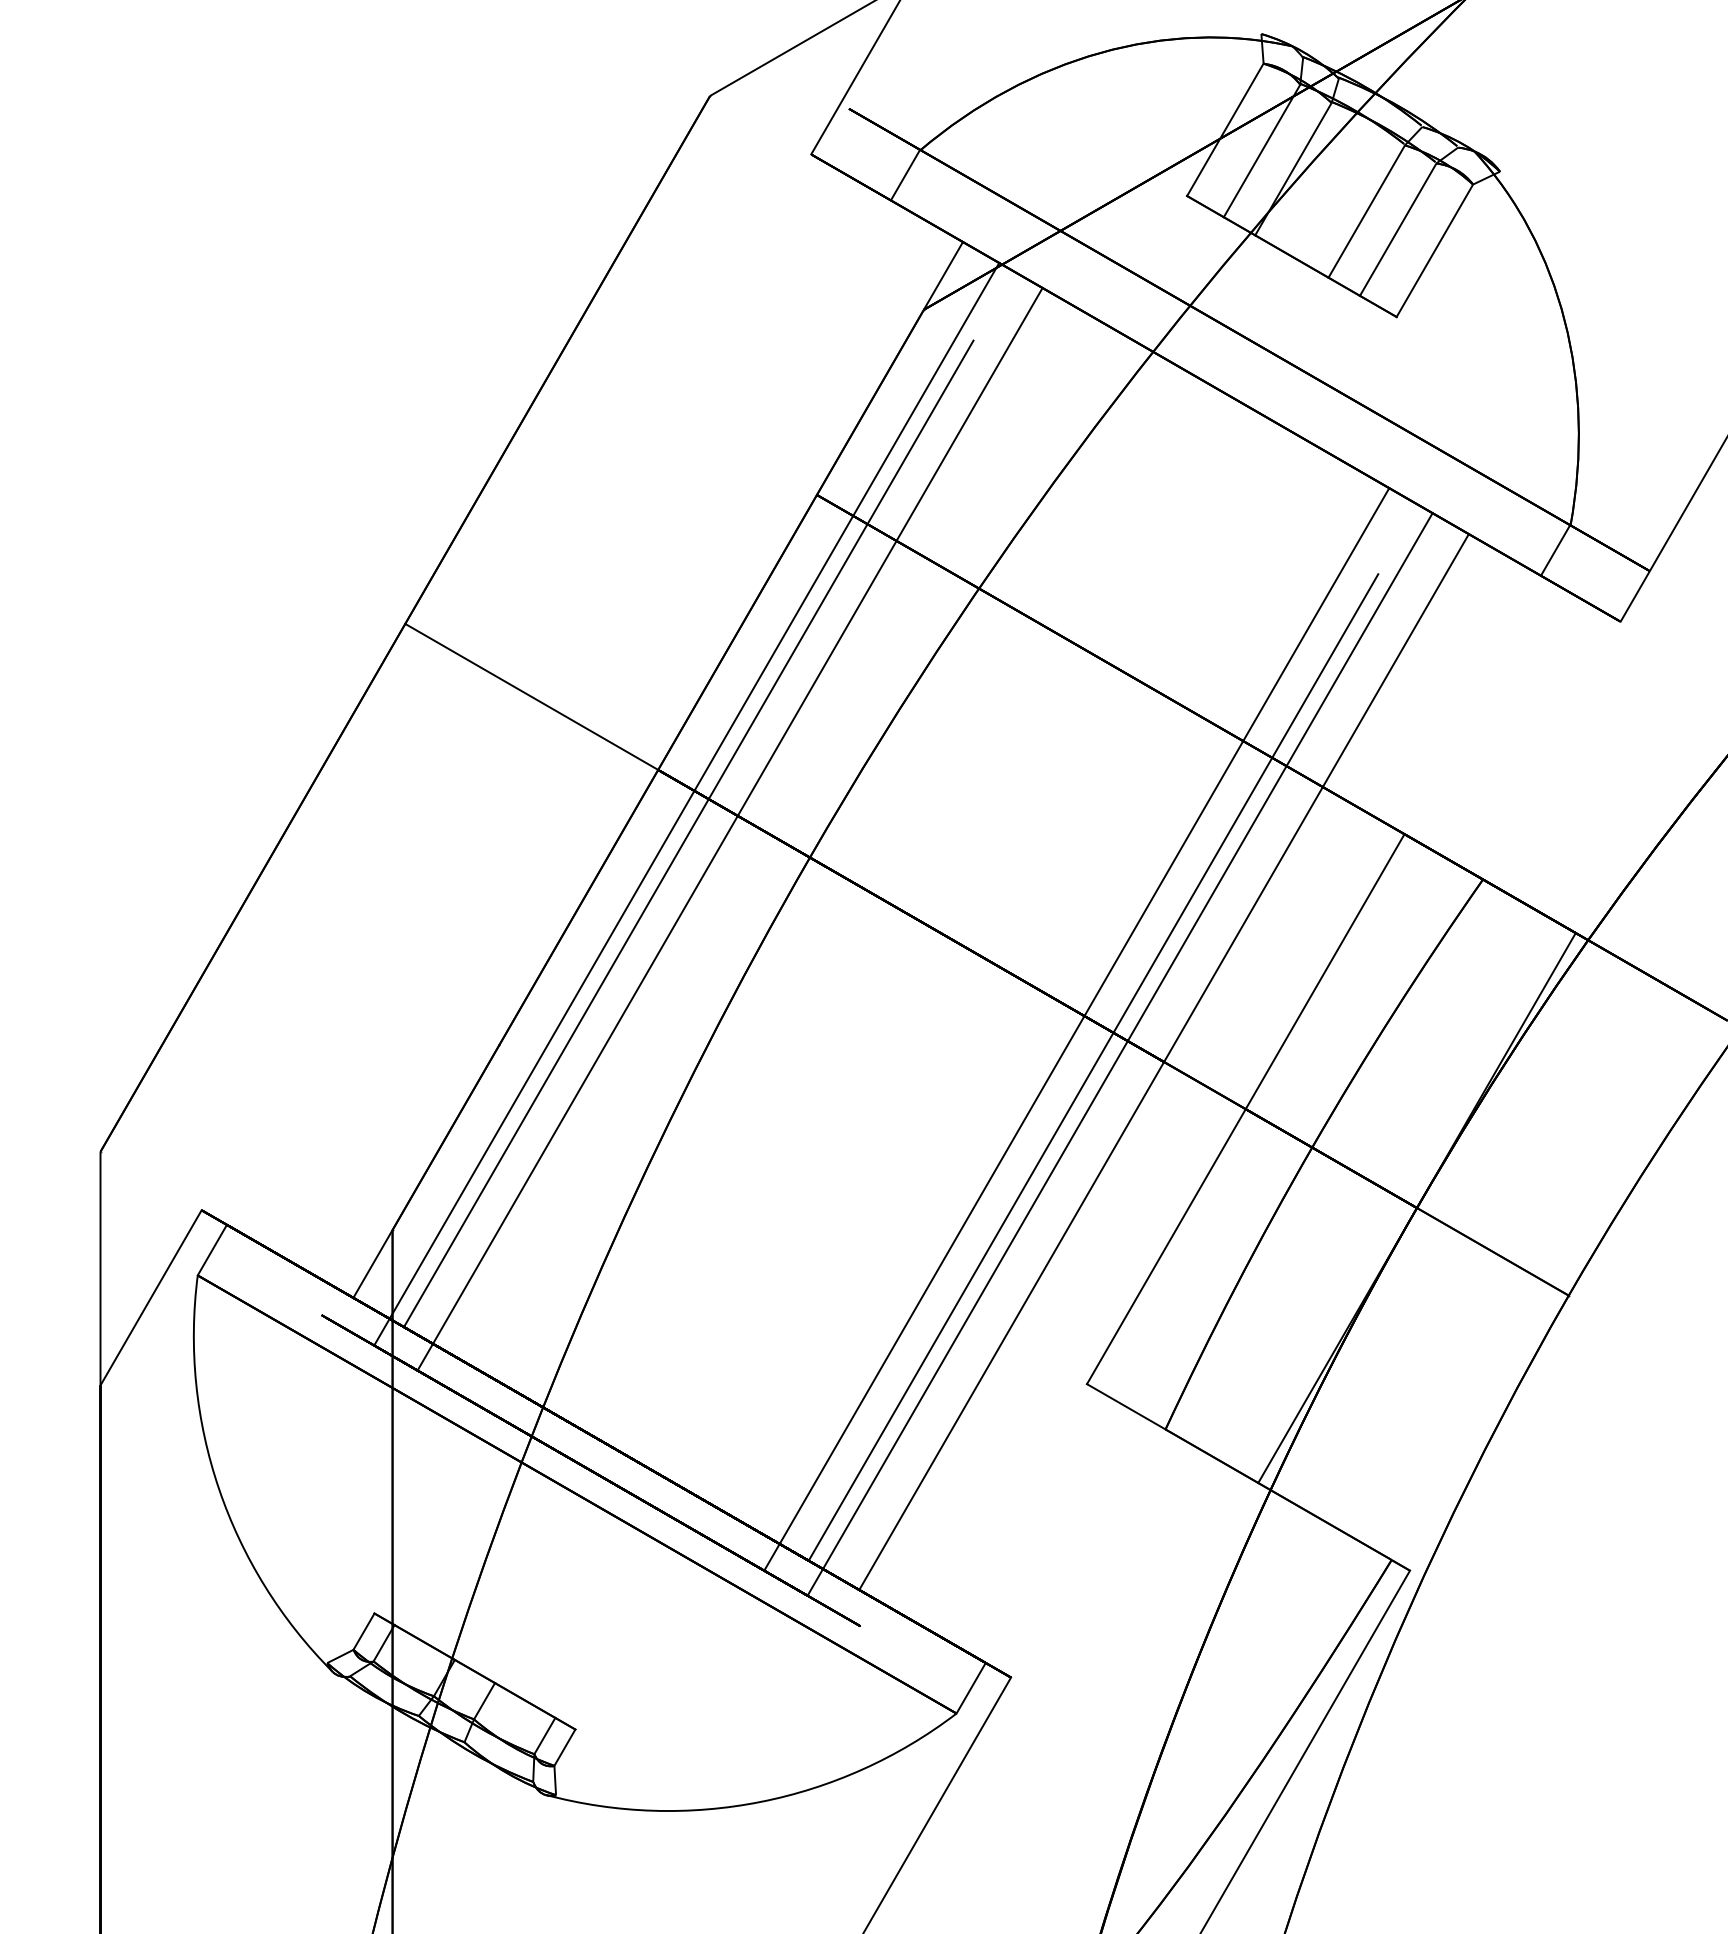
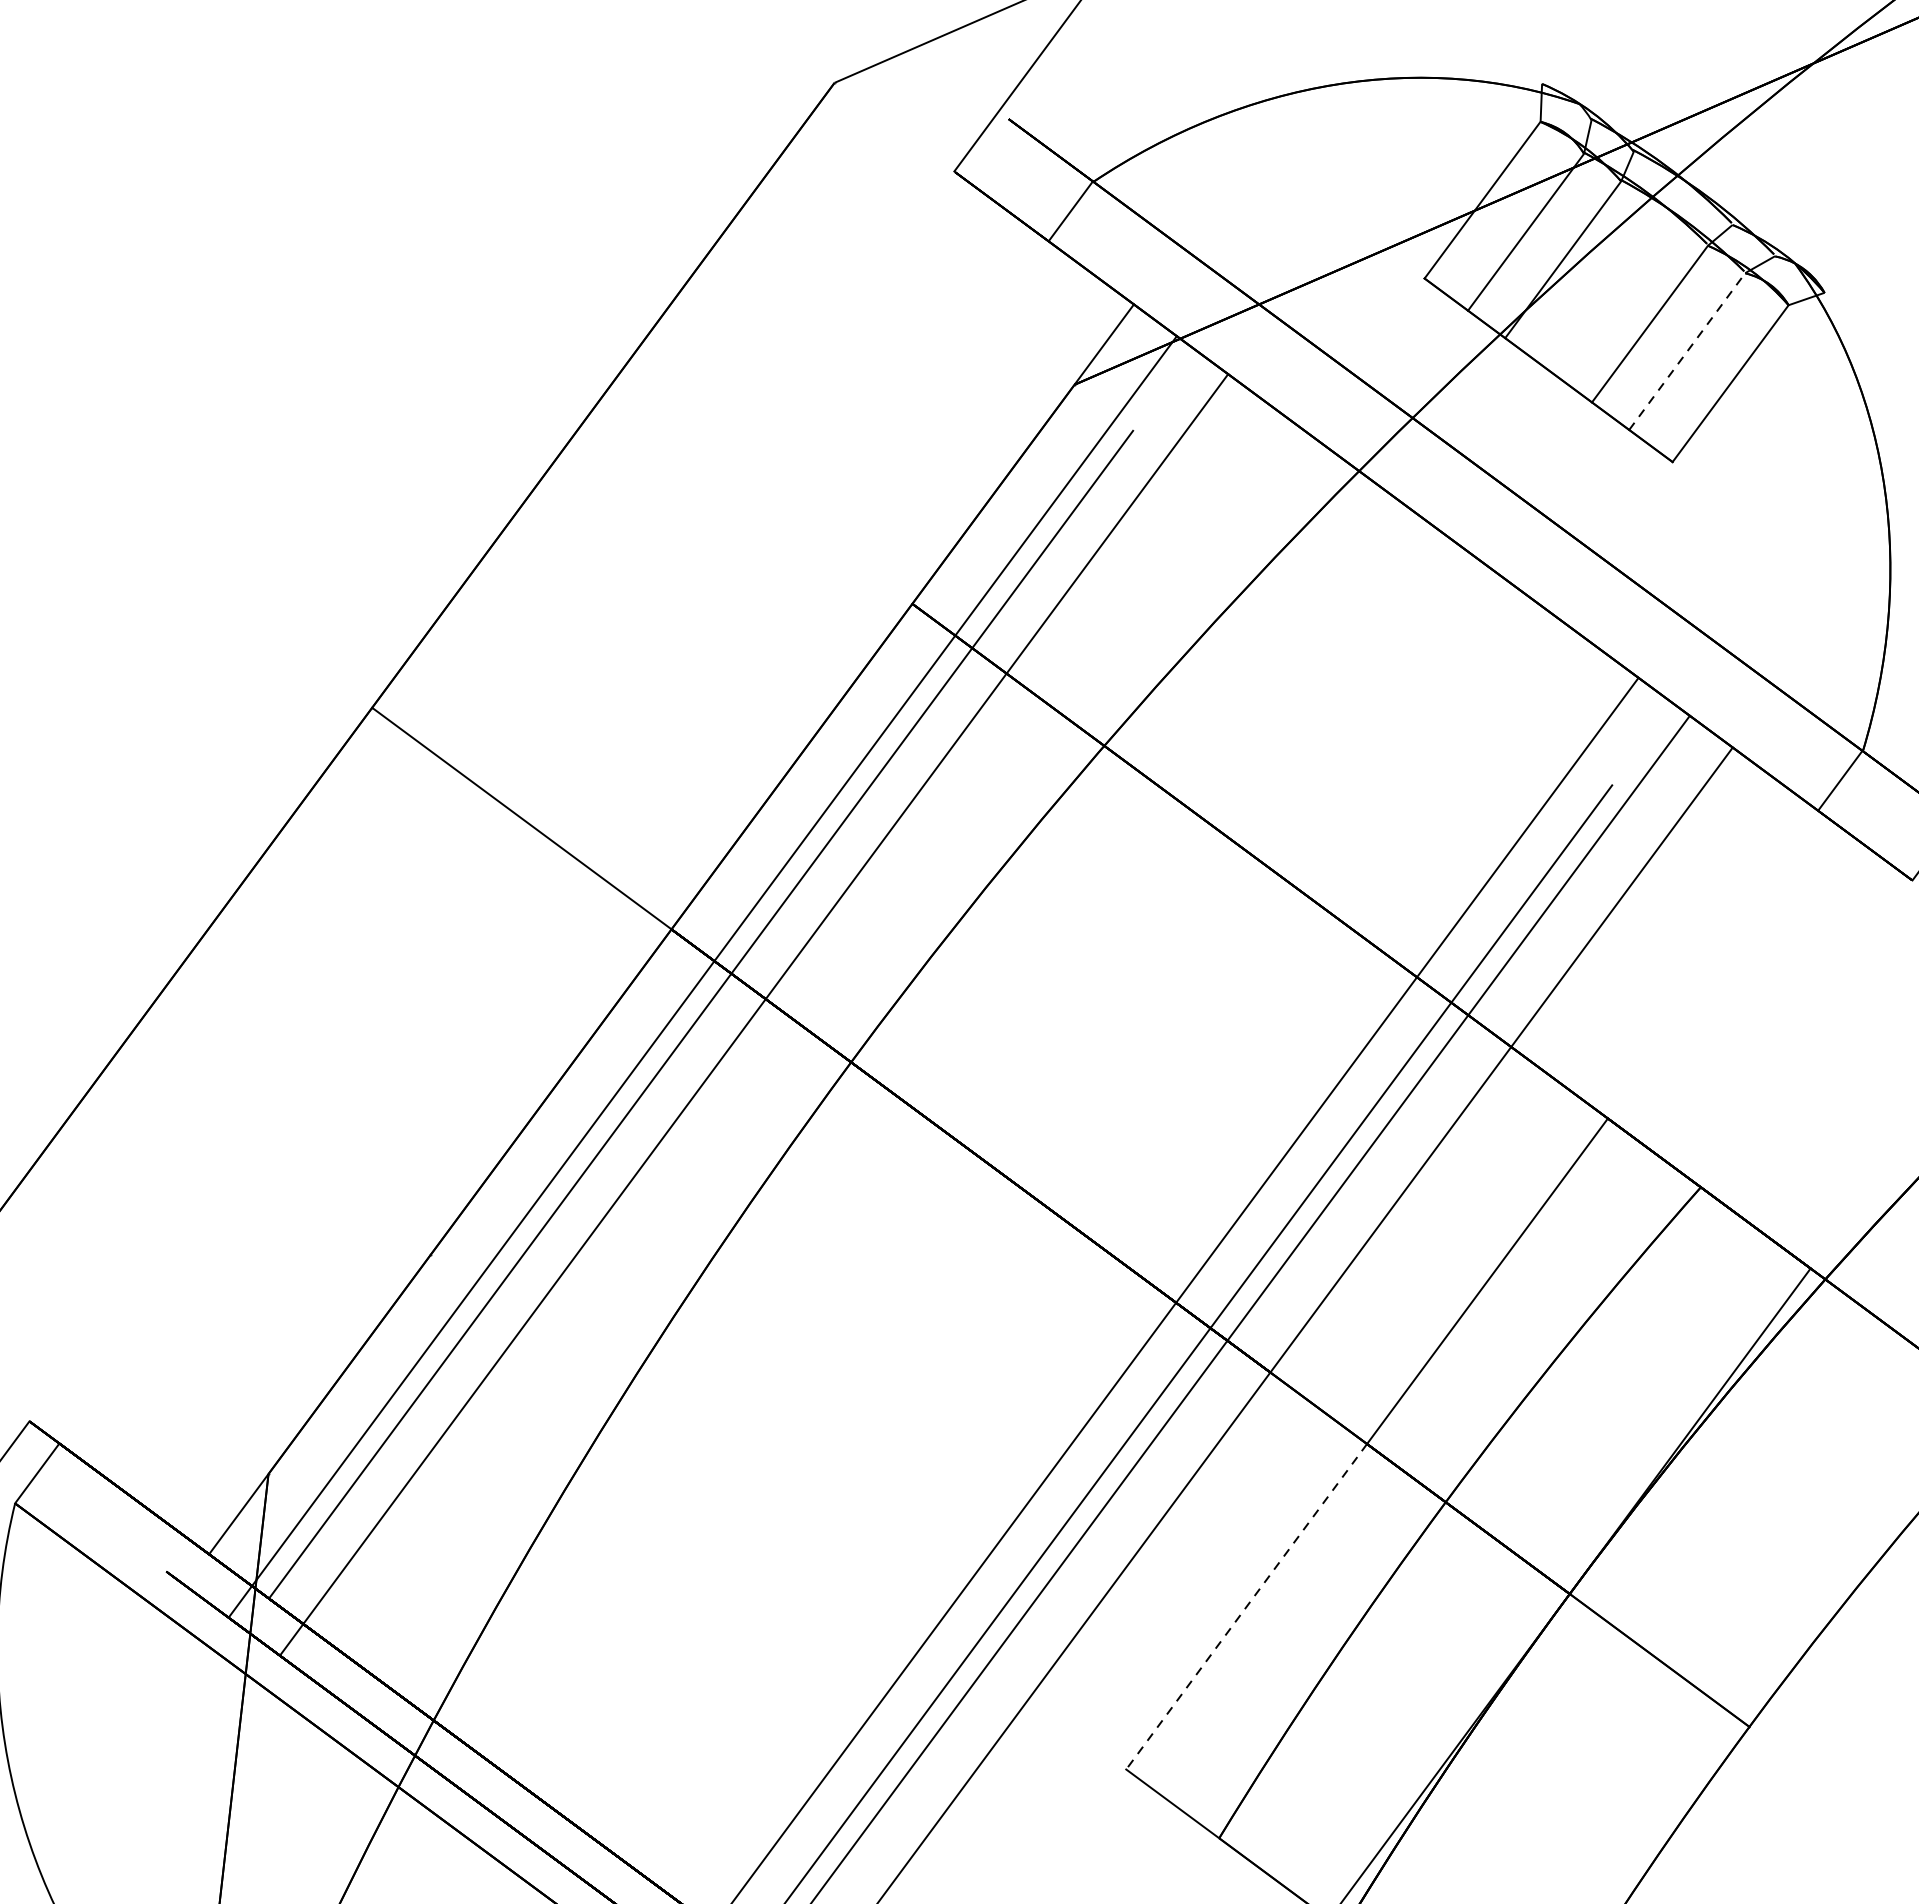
line: (1398, 229) -> (1687, 351), solid -> dashed
line: (1166, 1246) -> (1246, 1606), solid -> dashed

